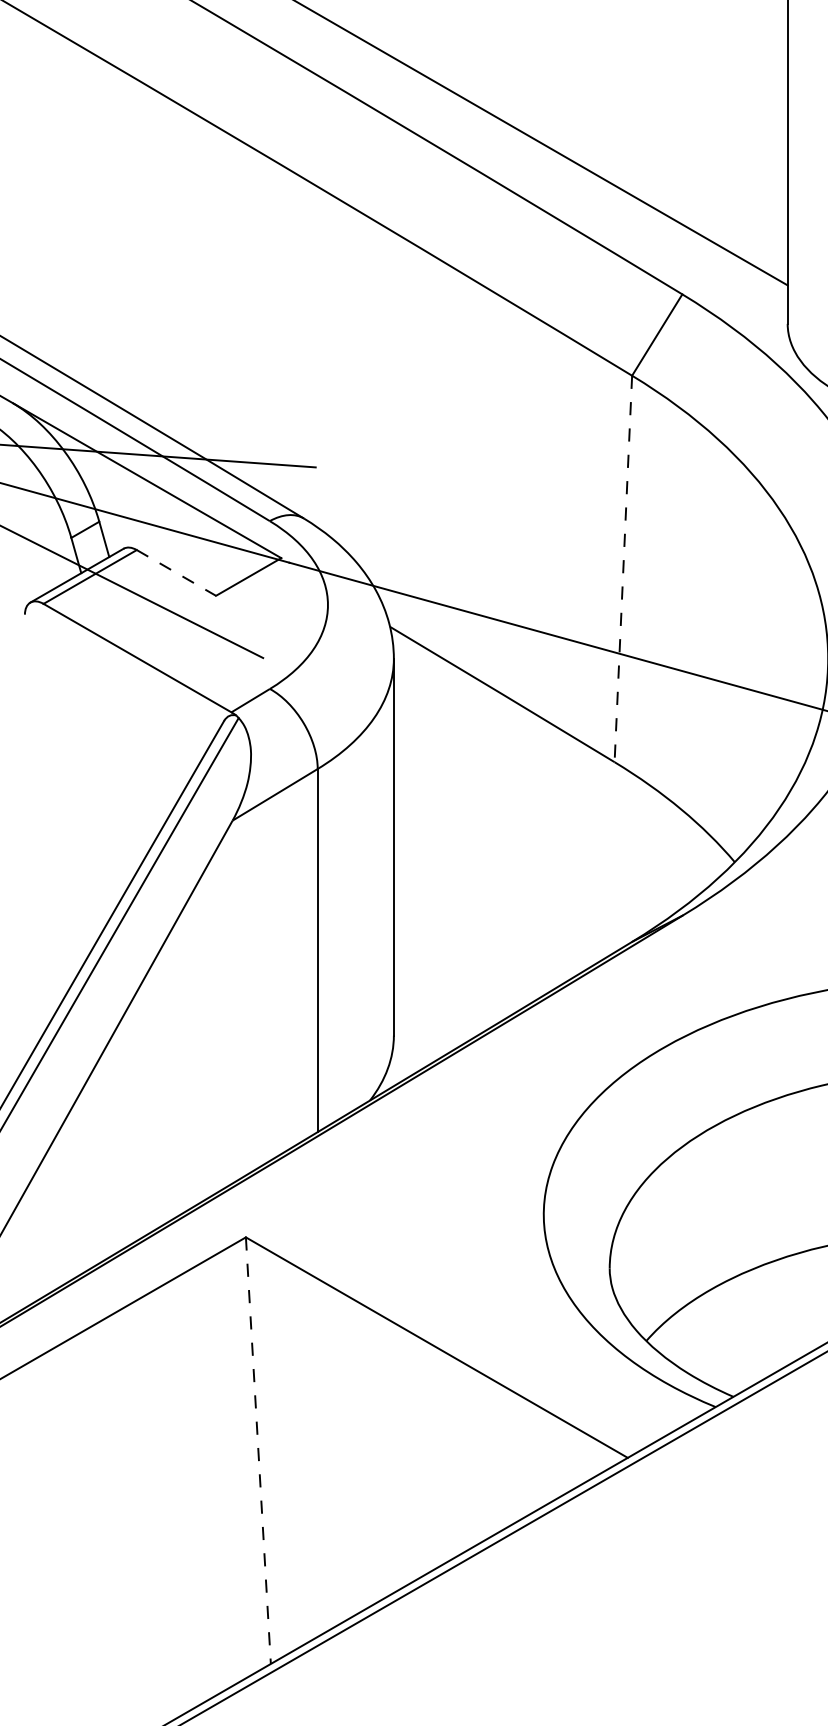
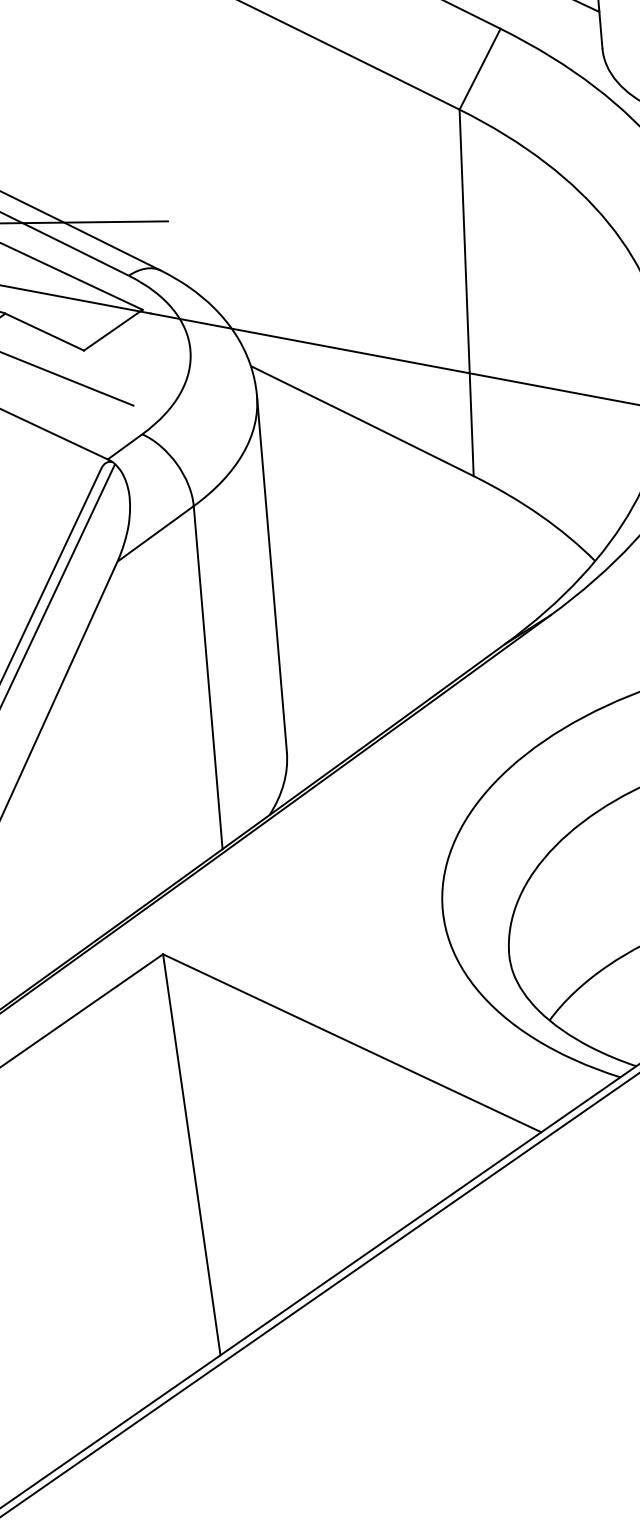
line: (623, 569) -> (466, 293), dashed -> solid
line: (176, 572) -> (44, 331), dashed -> solid
line: (258, 1450) -> (191, 1154), dashed -> solid

